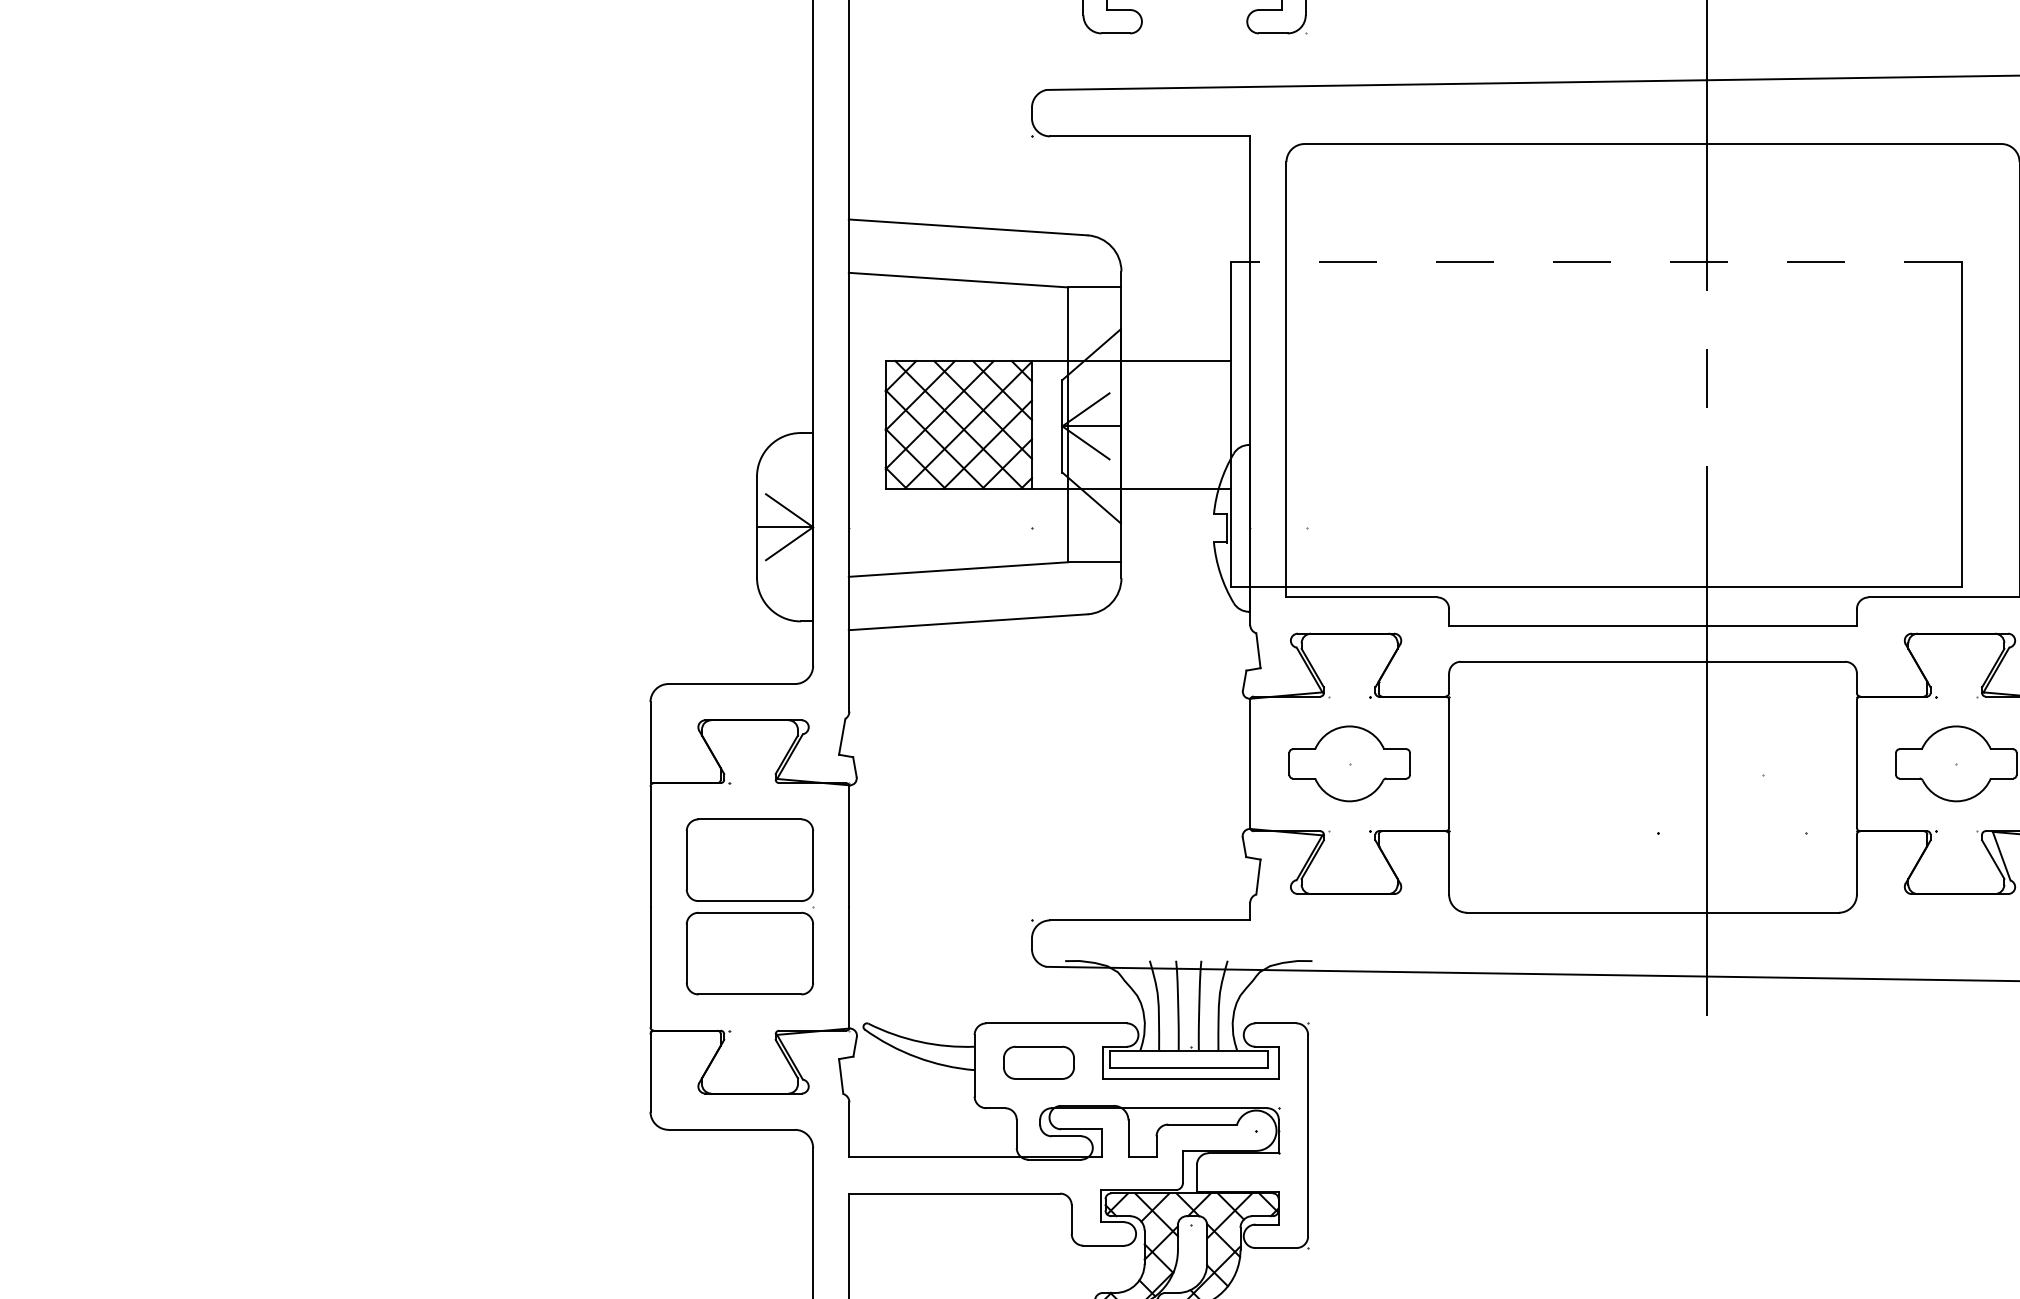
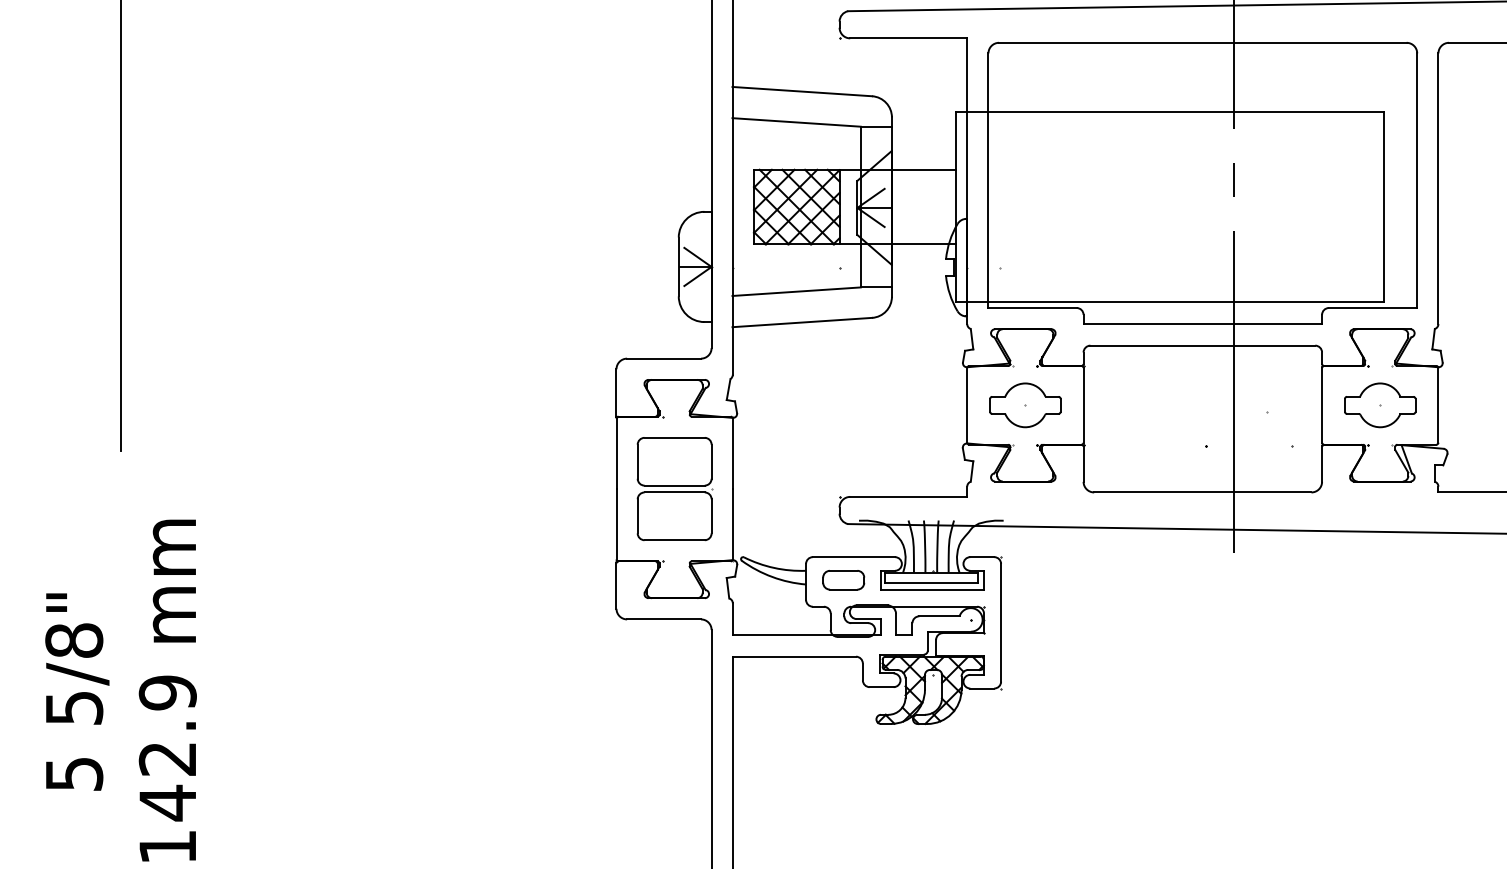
line: (1596, 261) -> (1169, 111), dashed -> solid

